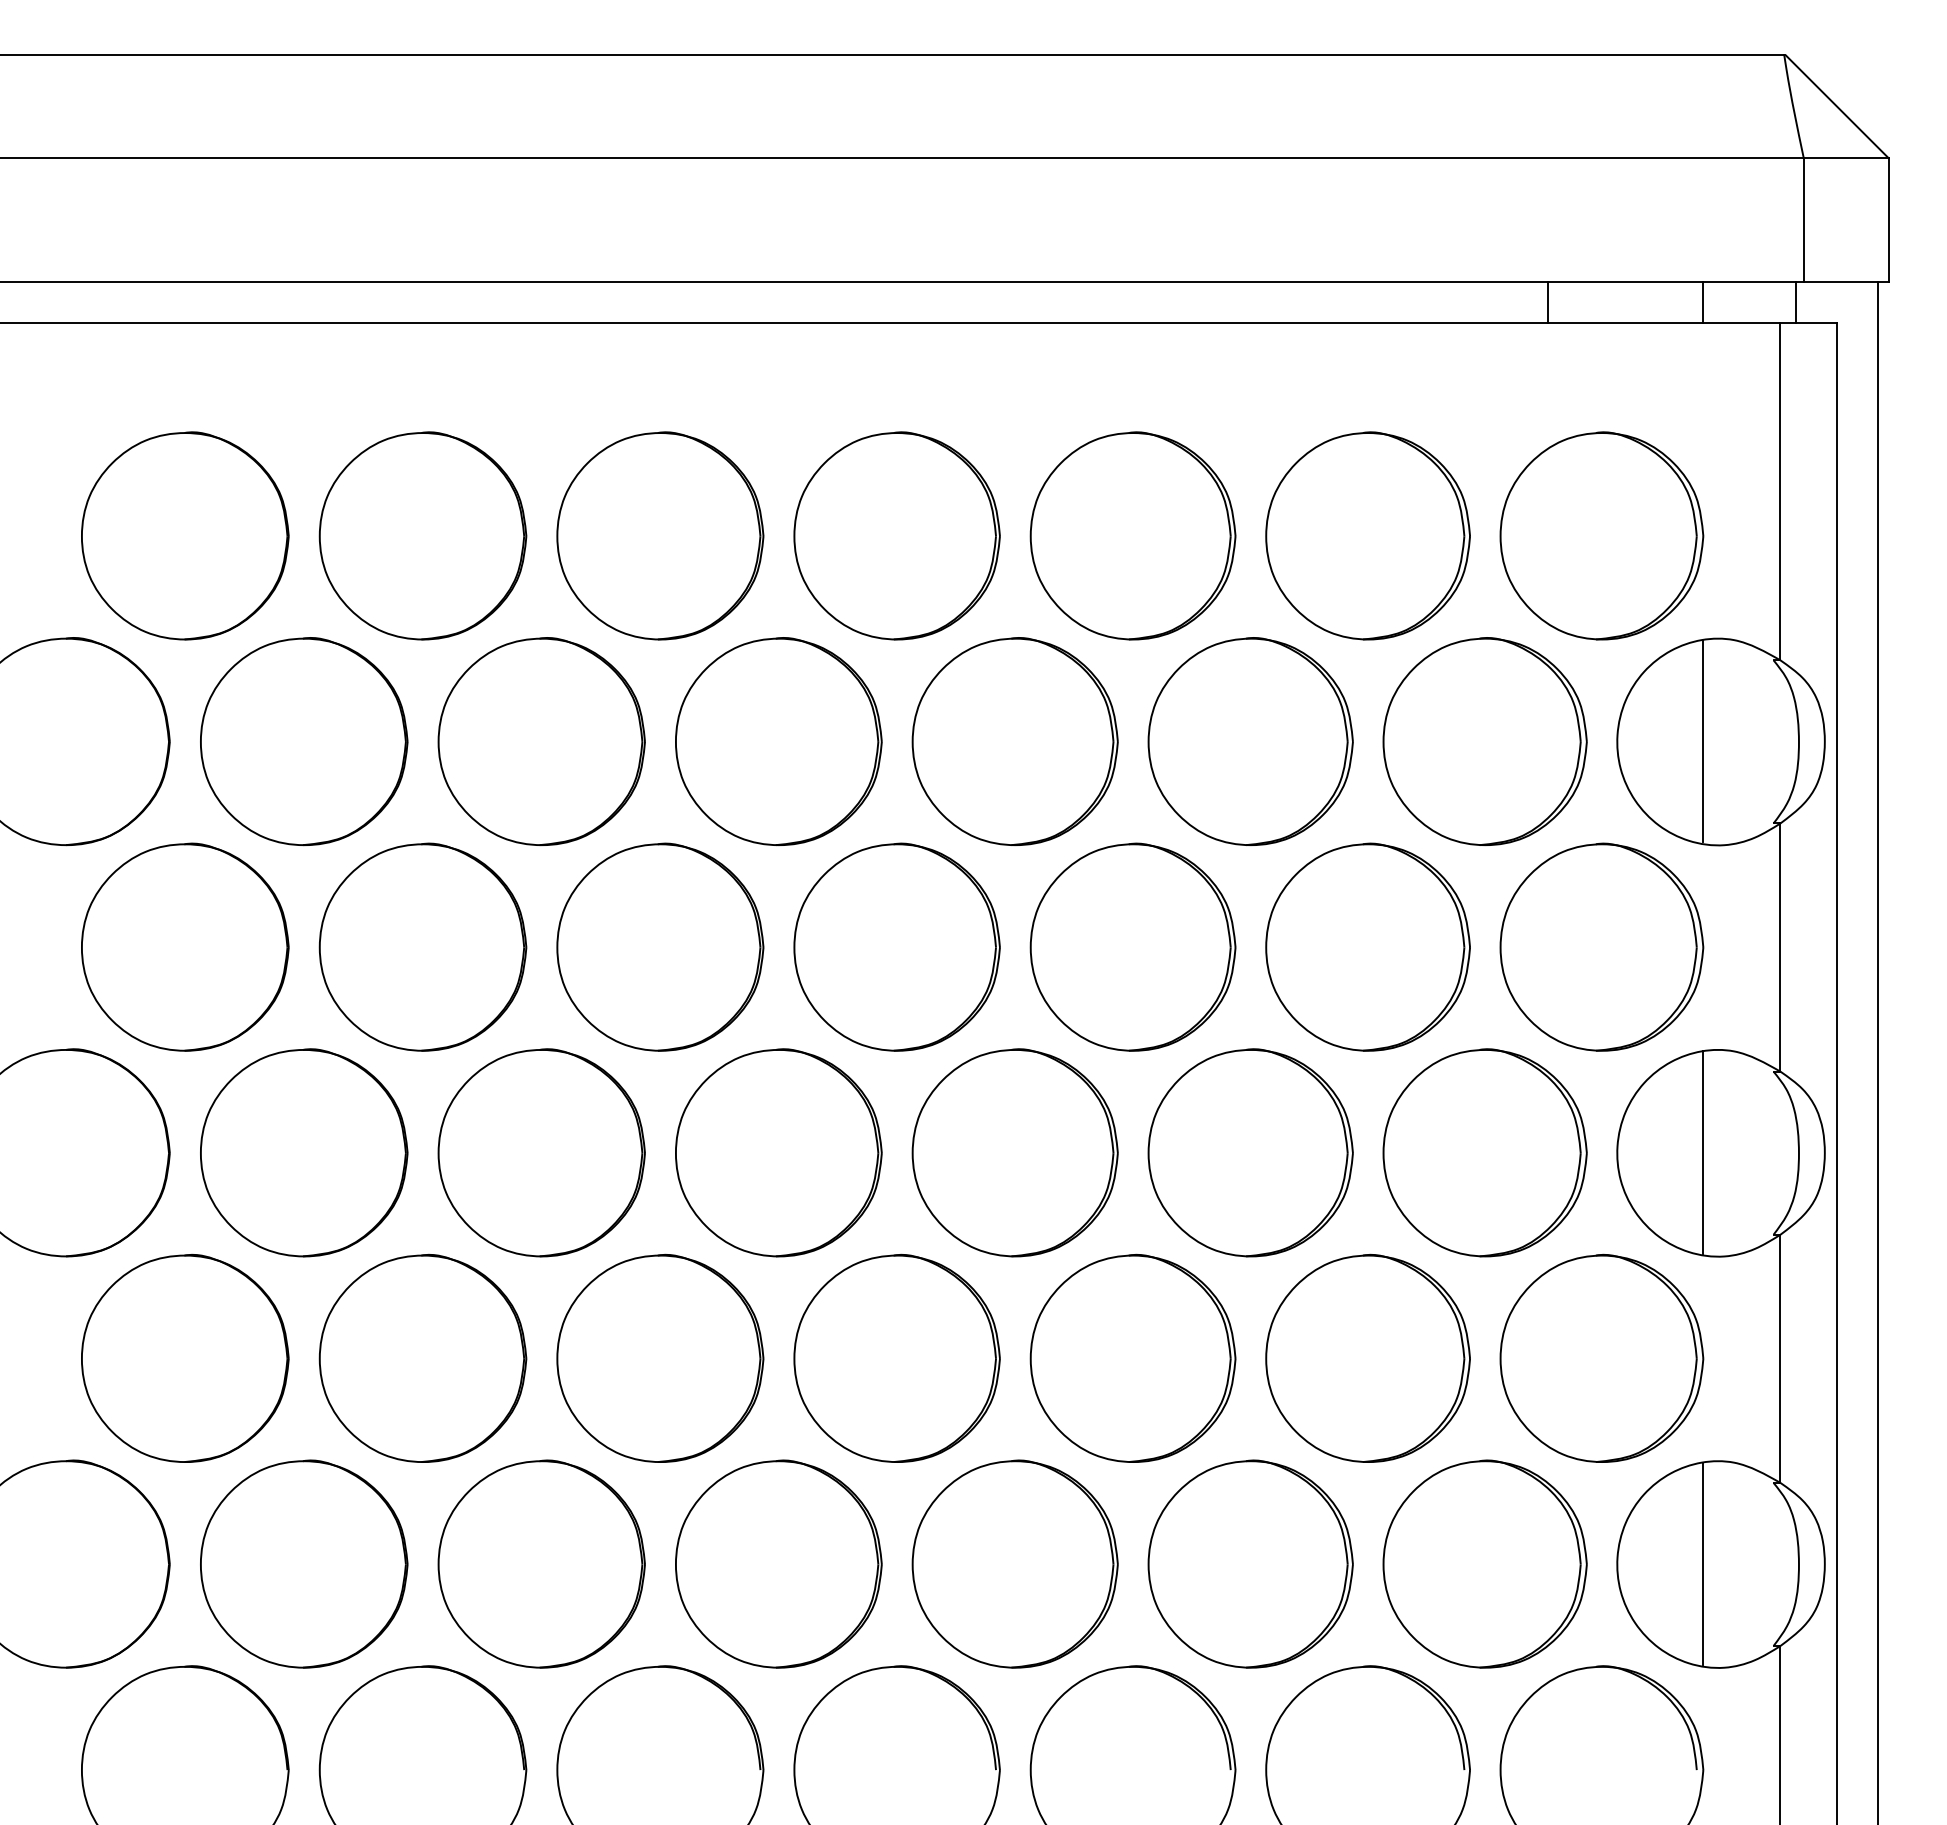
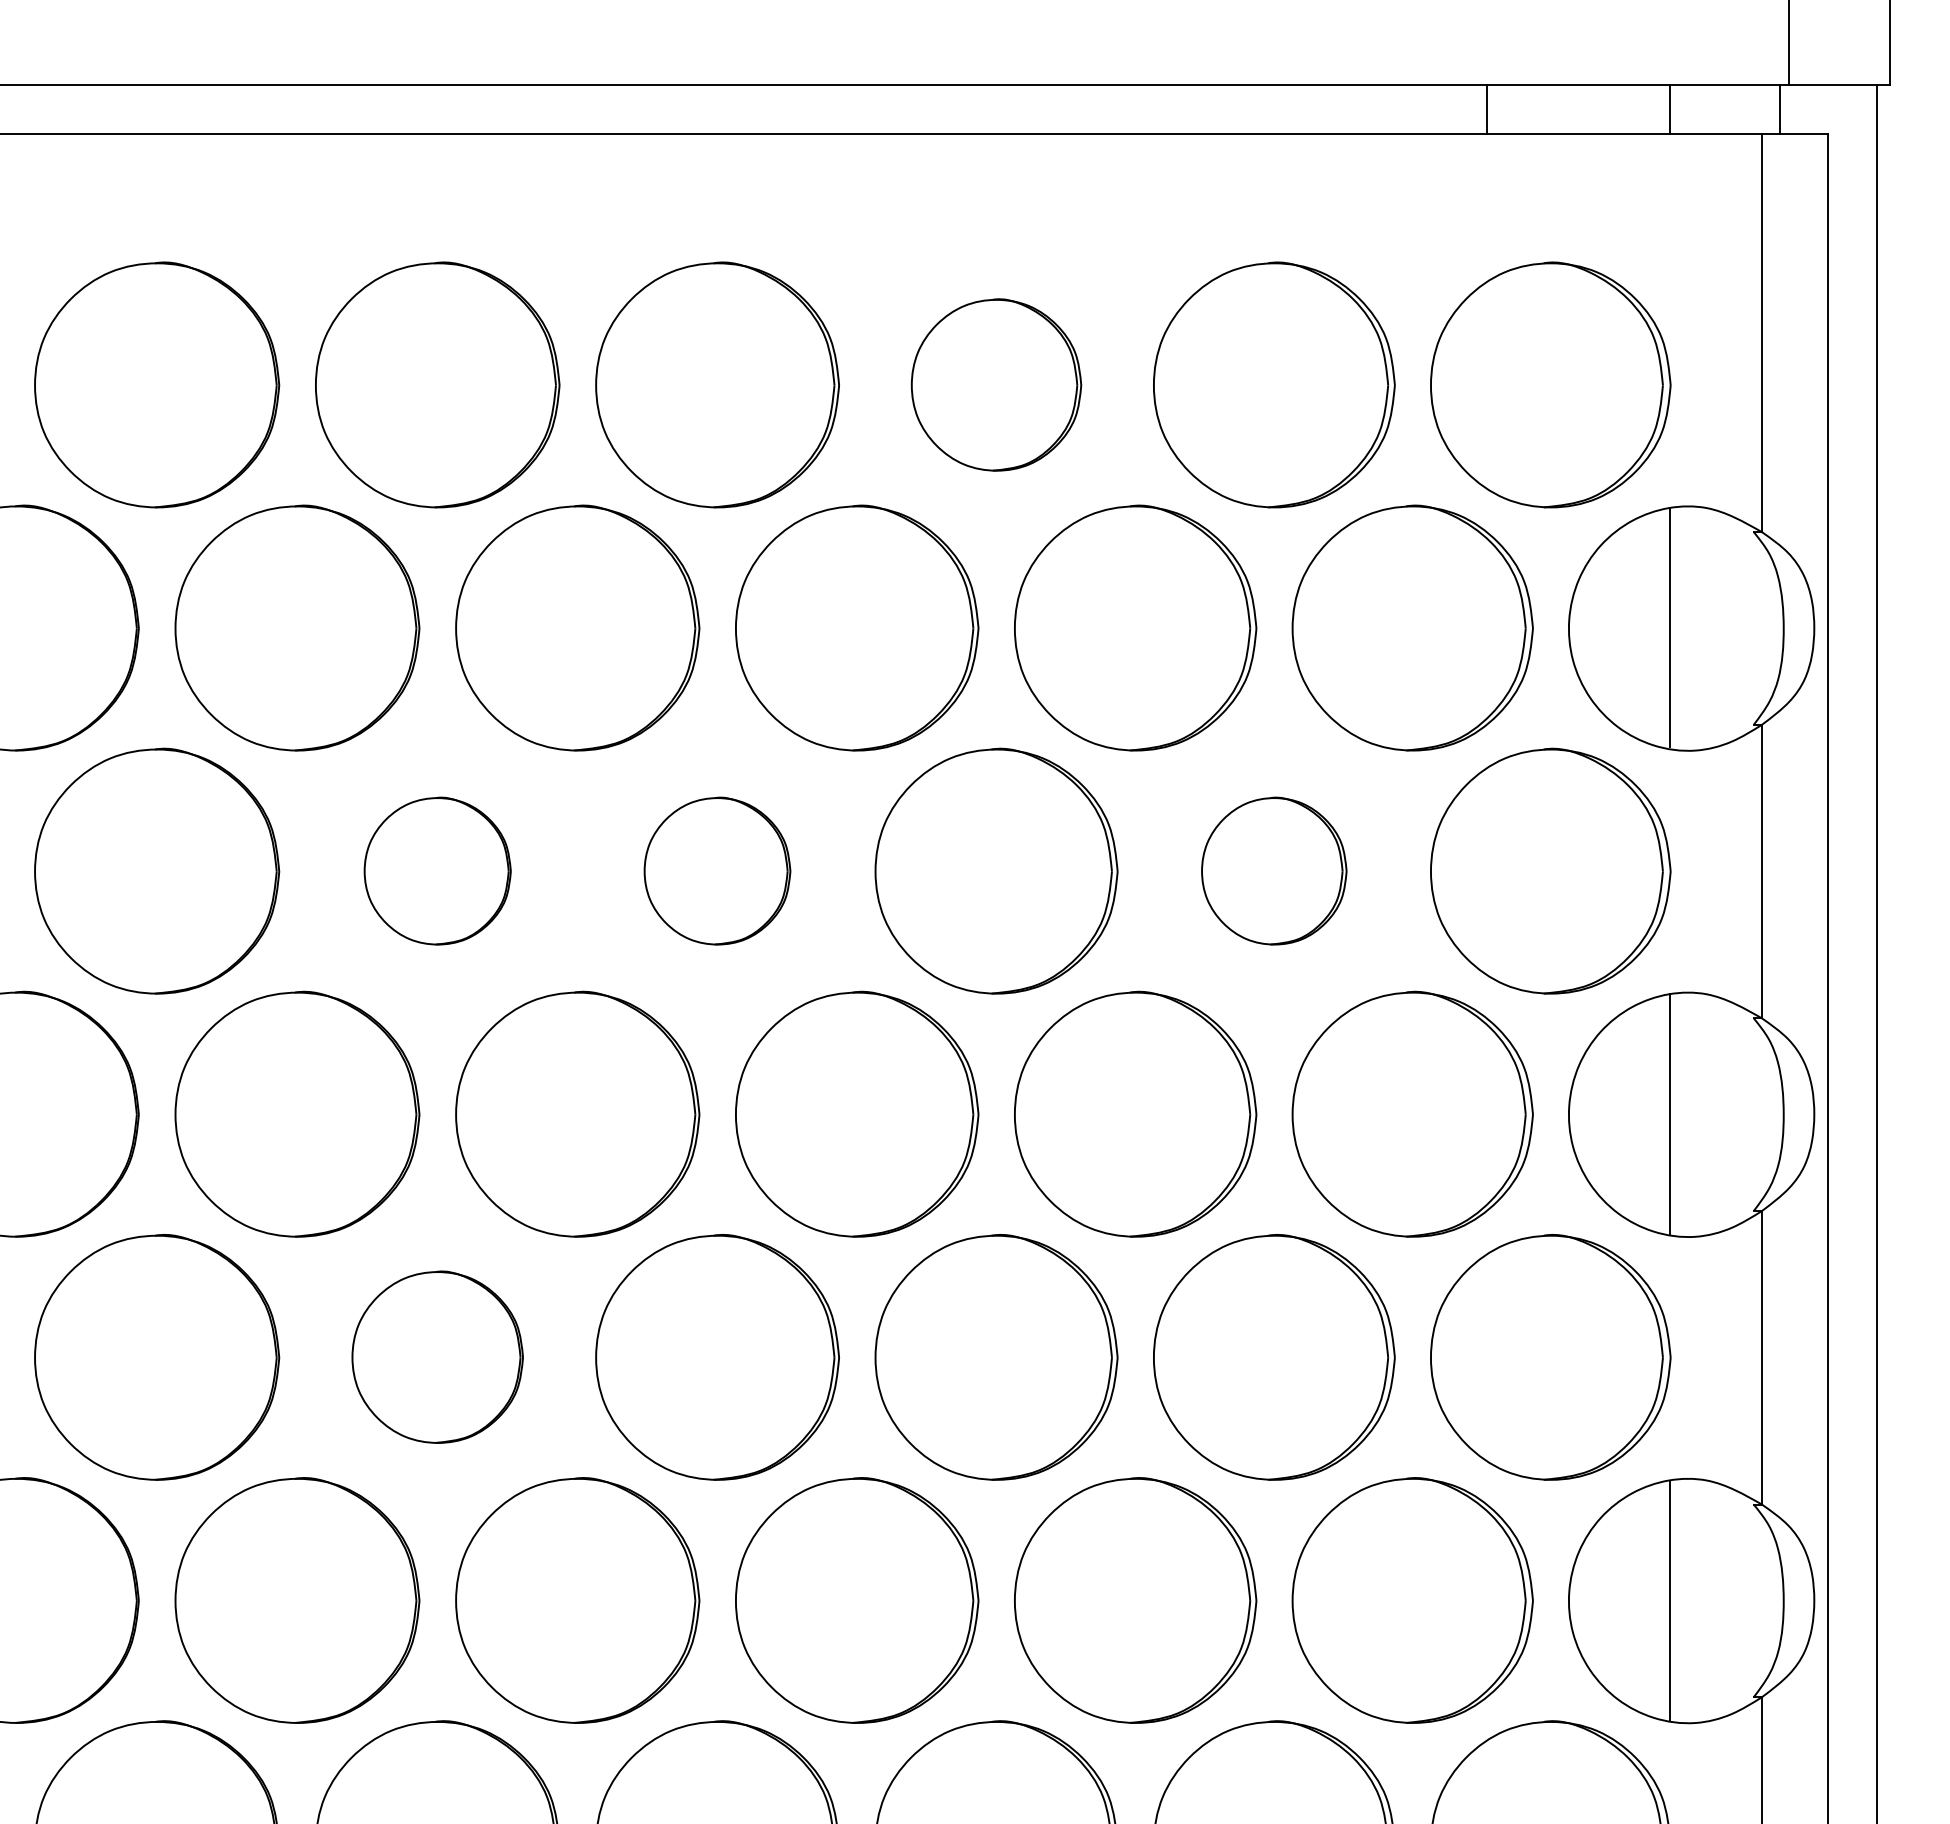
part: (1132, 535) -> (995, 384), size x0.7
part: (660, 946) -> (437, 870), size x0.6
part: (896, 946) -> (716, 870), size x0.6
part: (1367, 946) -> (1273, 870), size x0.6
part: (660, 1357) -> (437, 1356), size x0.7

